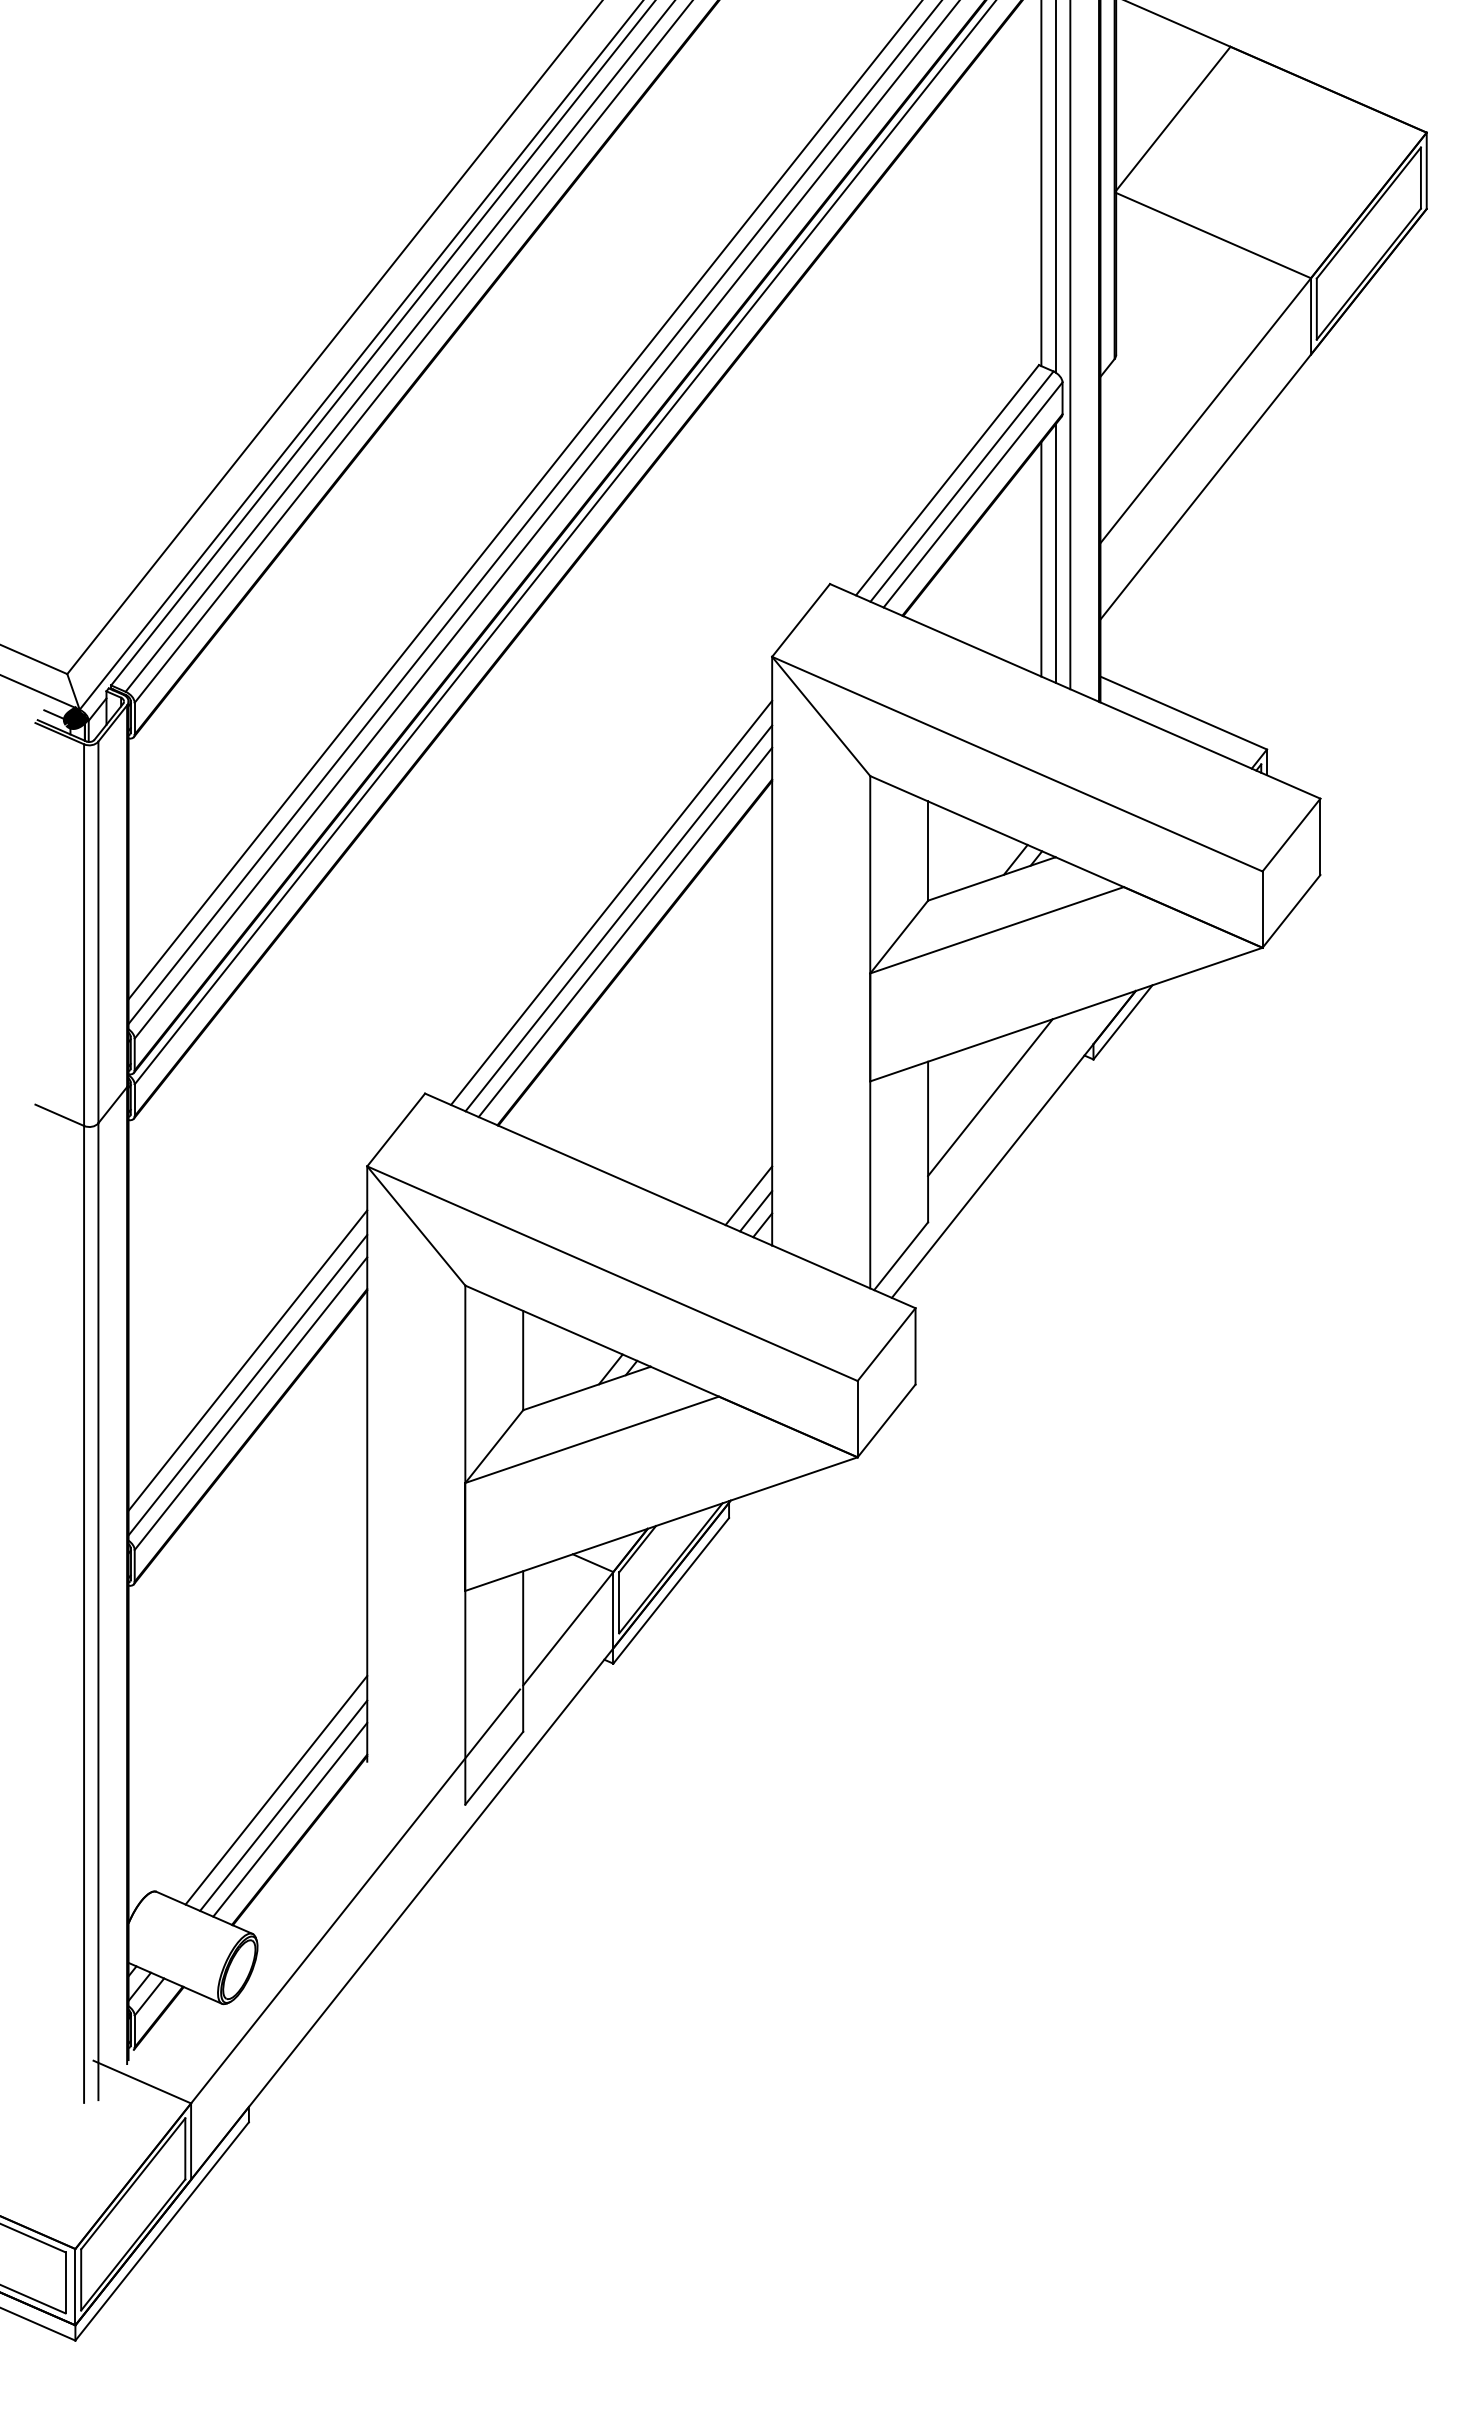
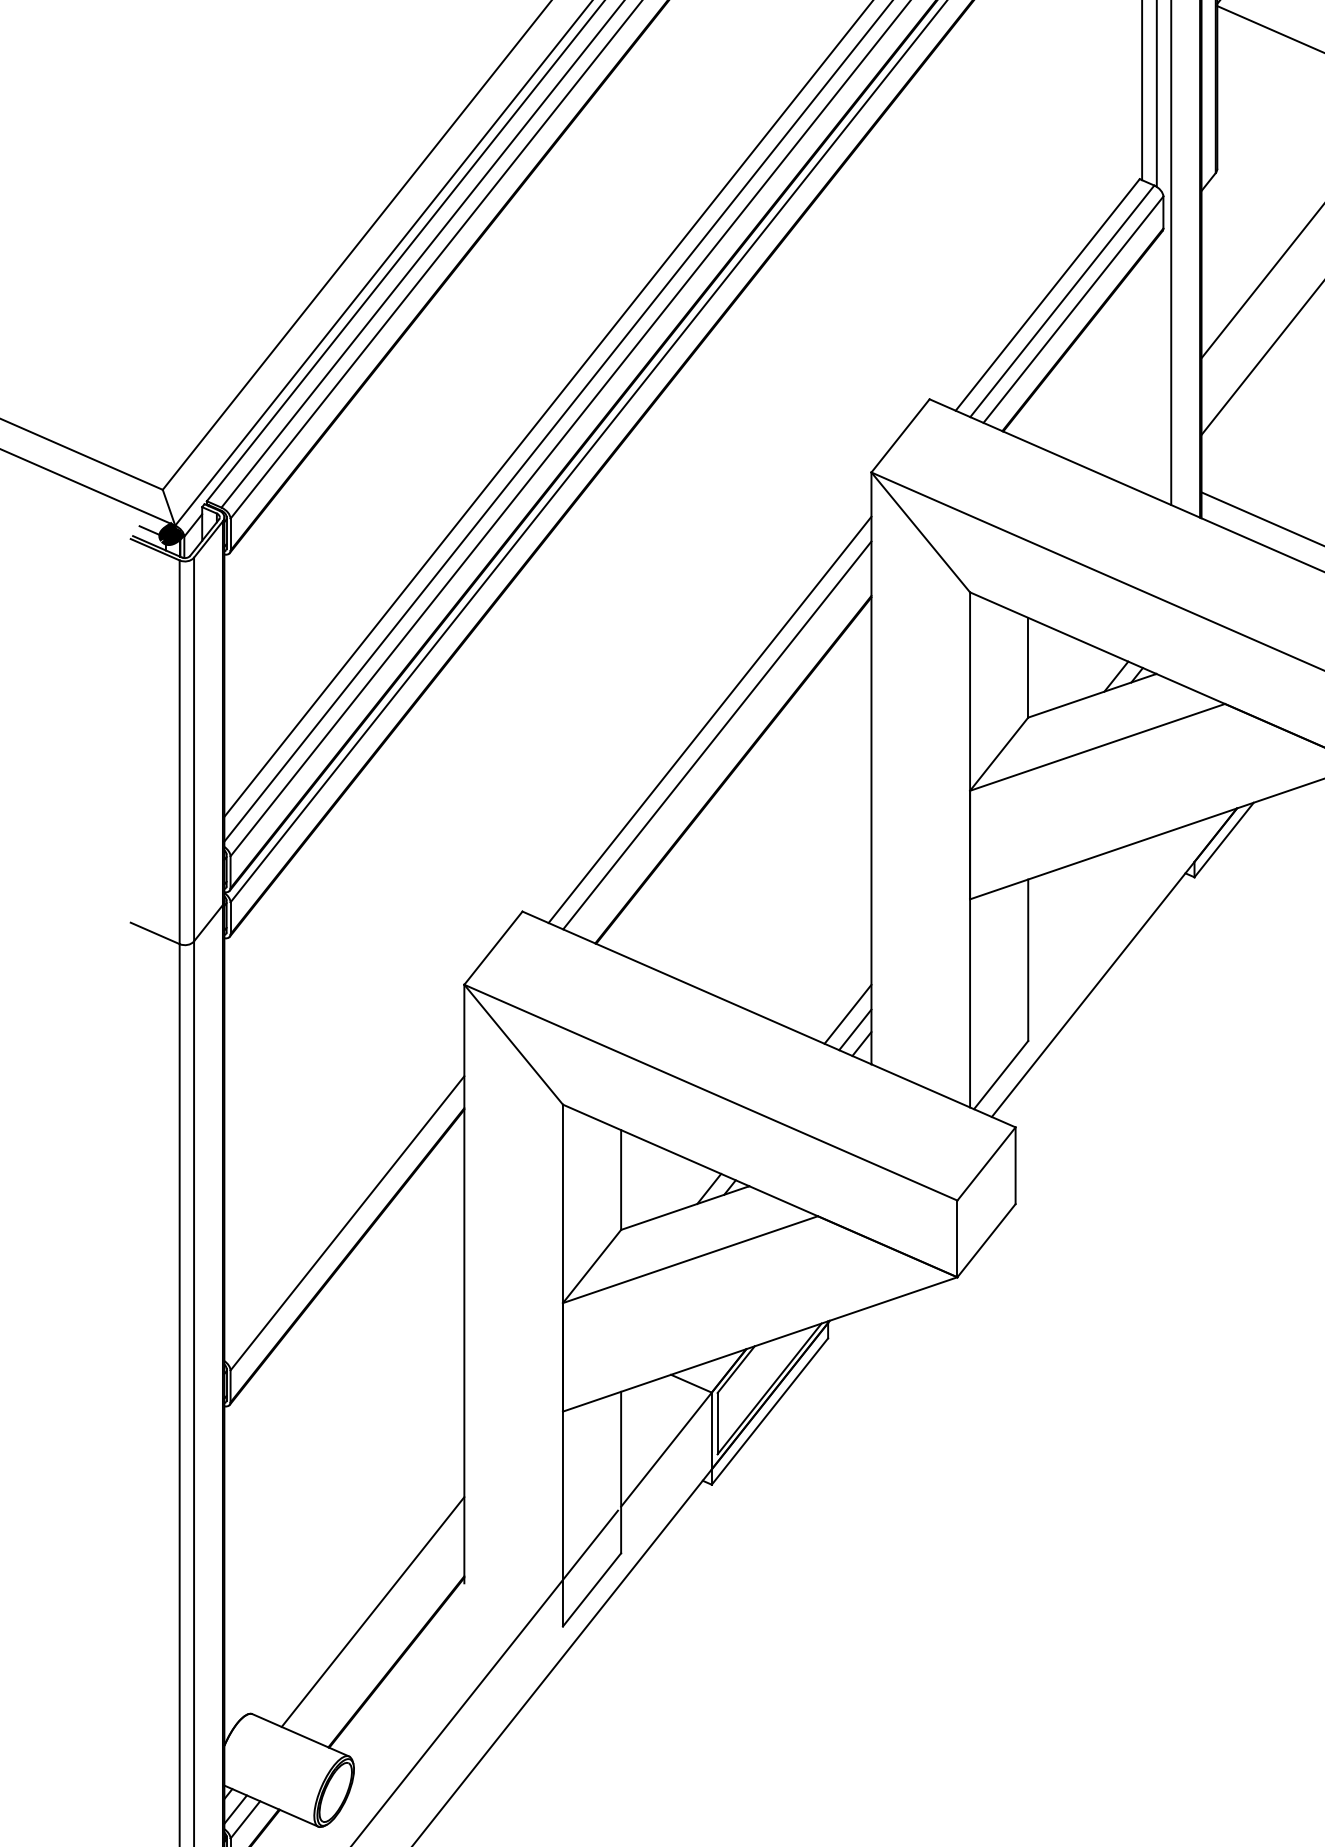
line: (1055, 552) -> (1156, 367), removed
line: (1041, 559) -> (1142, 374), removed
line: (625, 932) -> (724, 749), removed
line: (990, 1097) -> (1090, 915), removed
line: (247, 1360) -> (343, 1179), removed
line: (247, 1385) -> (343, 1205), removed
line: (283, 1805) -> (380, 1627), removed
line: (290, 1819) -> (387, 1641), removed

